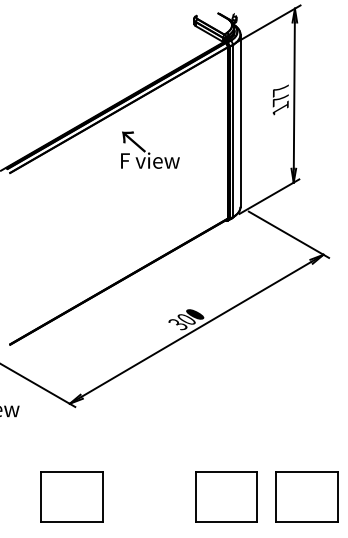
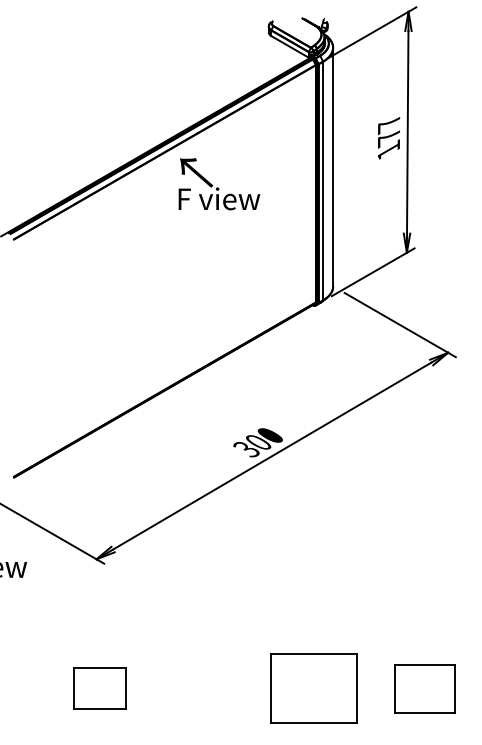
text: (150, 149) -> (219, 183), moved
part: (71, 496) -> (98, 687), size x0.6
part: (306, 496) -> (424, 687), size x0.7

